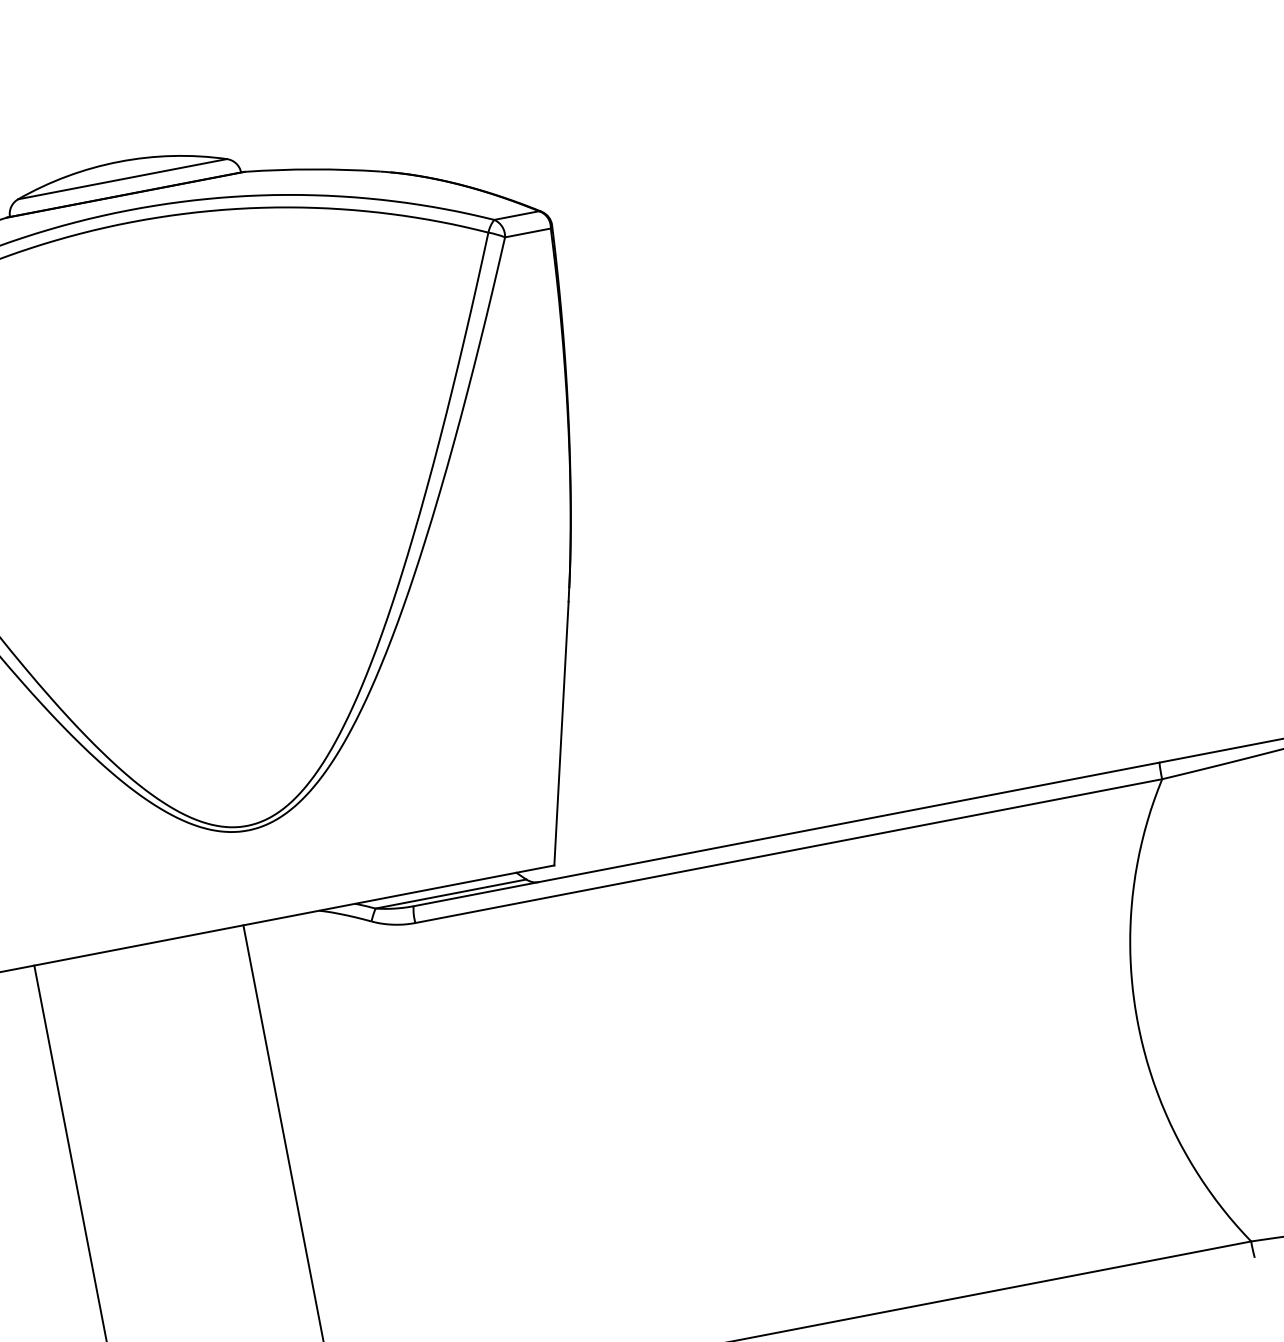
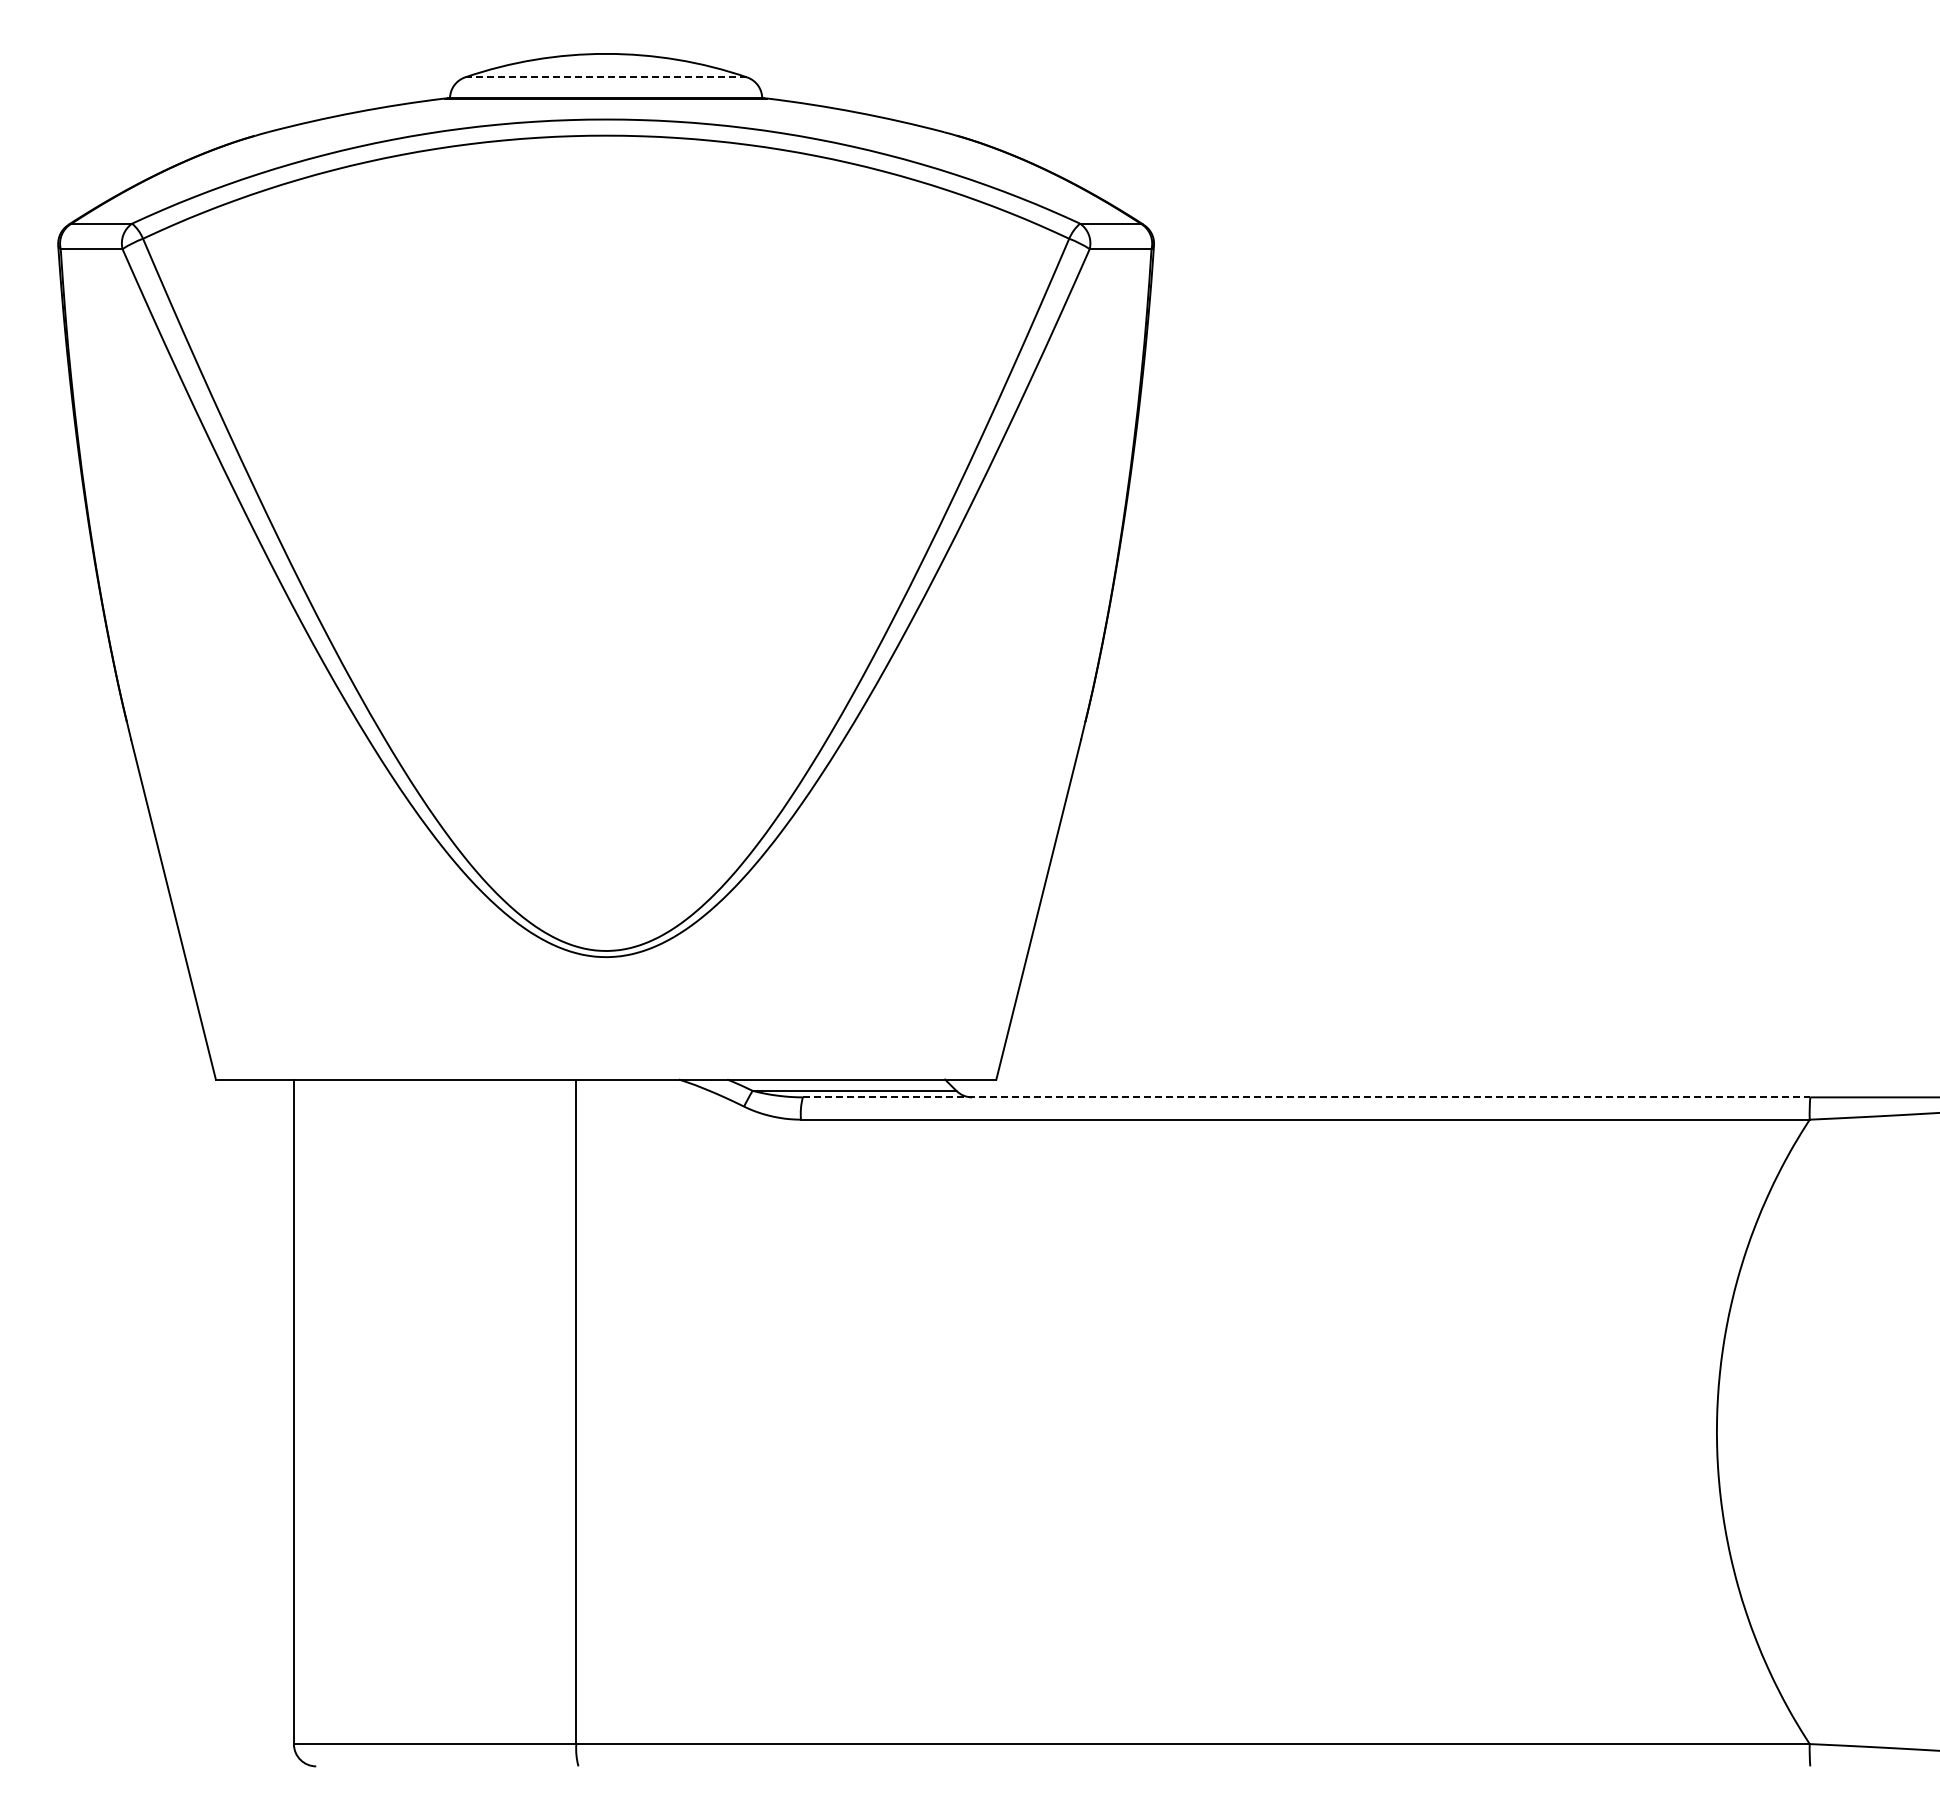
line: (122, 179) -> (605, 77), solid -> dashed
line: (786, 834) -> (1306, 1097), solid -> dashed

